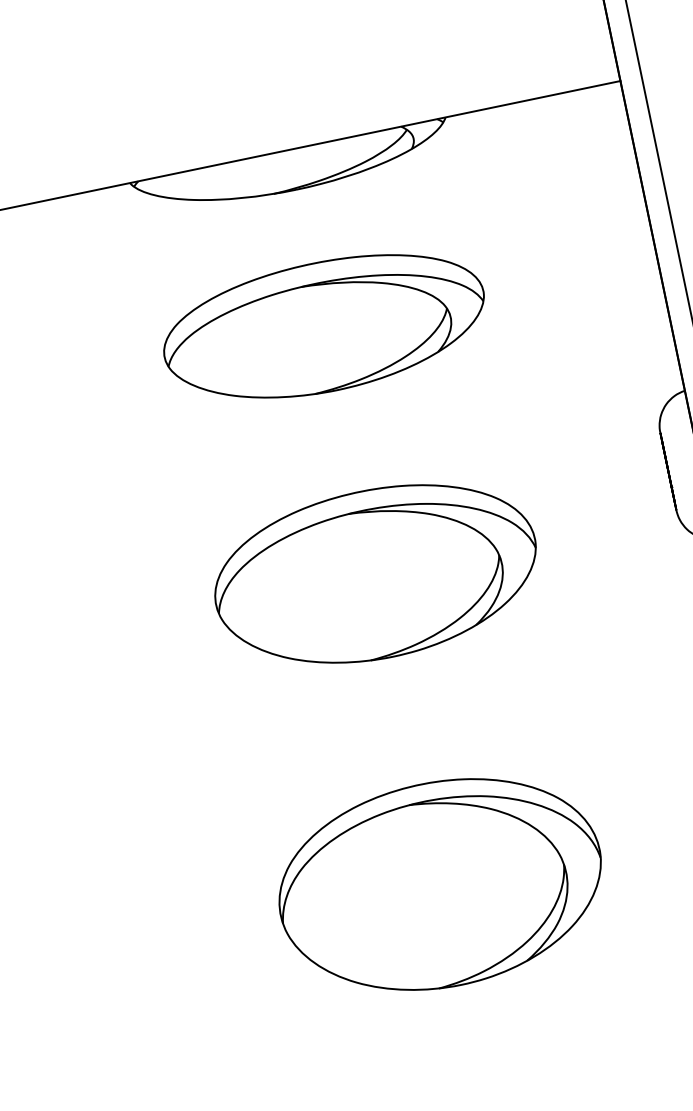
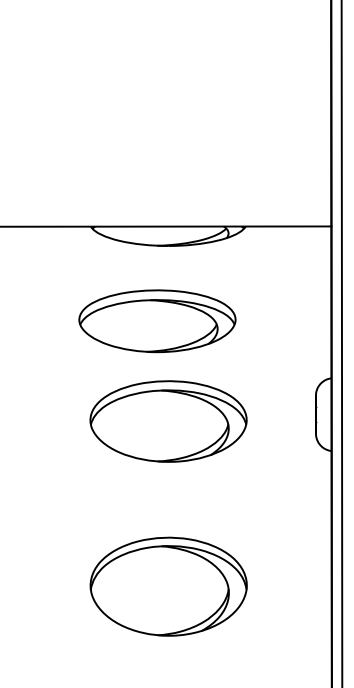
part: (324, 327) -> (157, 321), moved
part: (375, 574) -> (168, 421), moved

